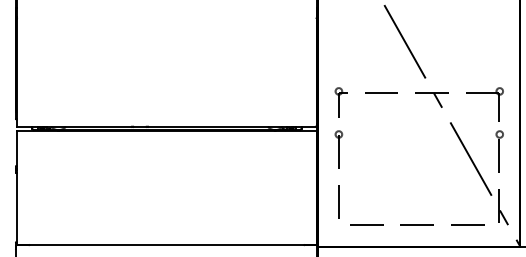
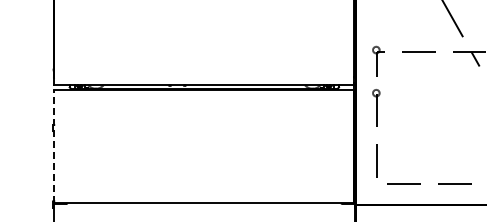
line: (16, 188) -> (53, 147), solid -> dashed

